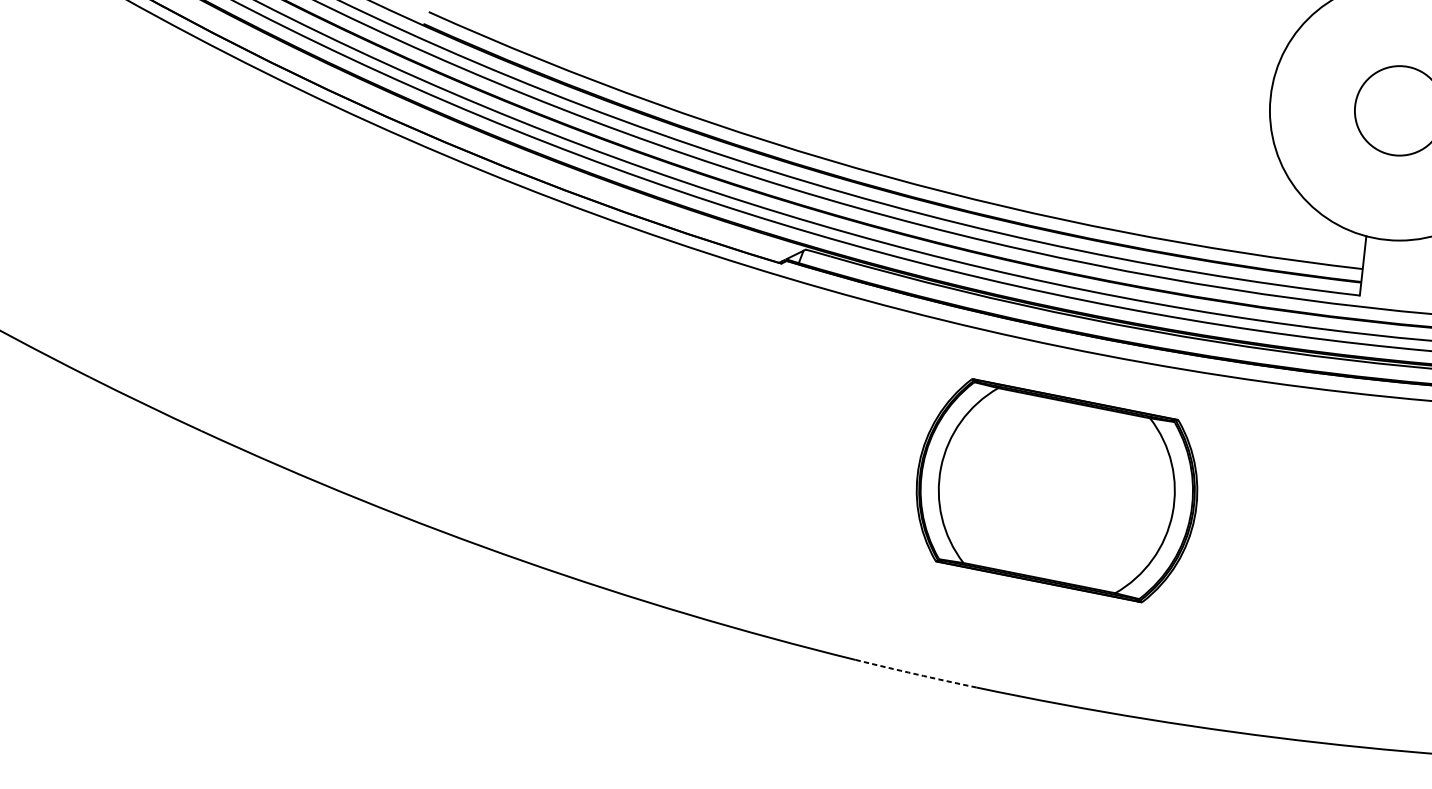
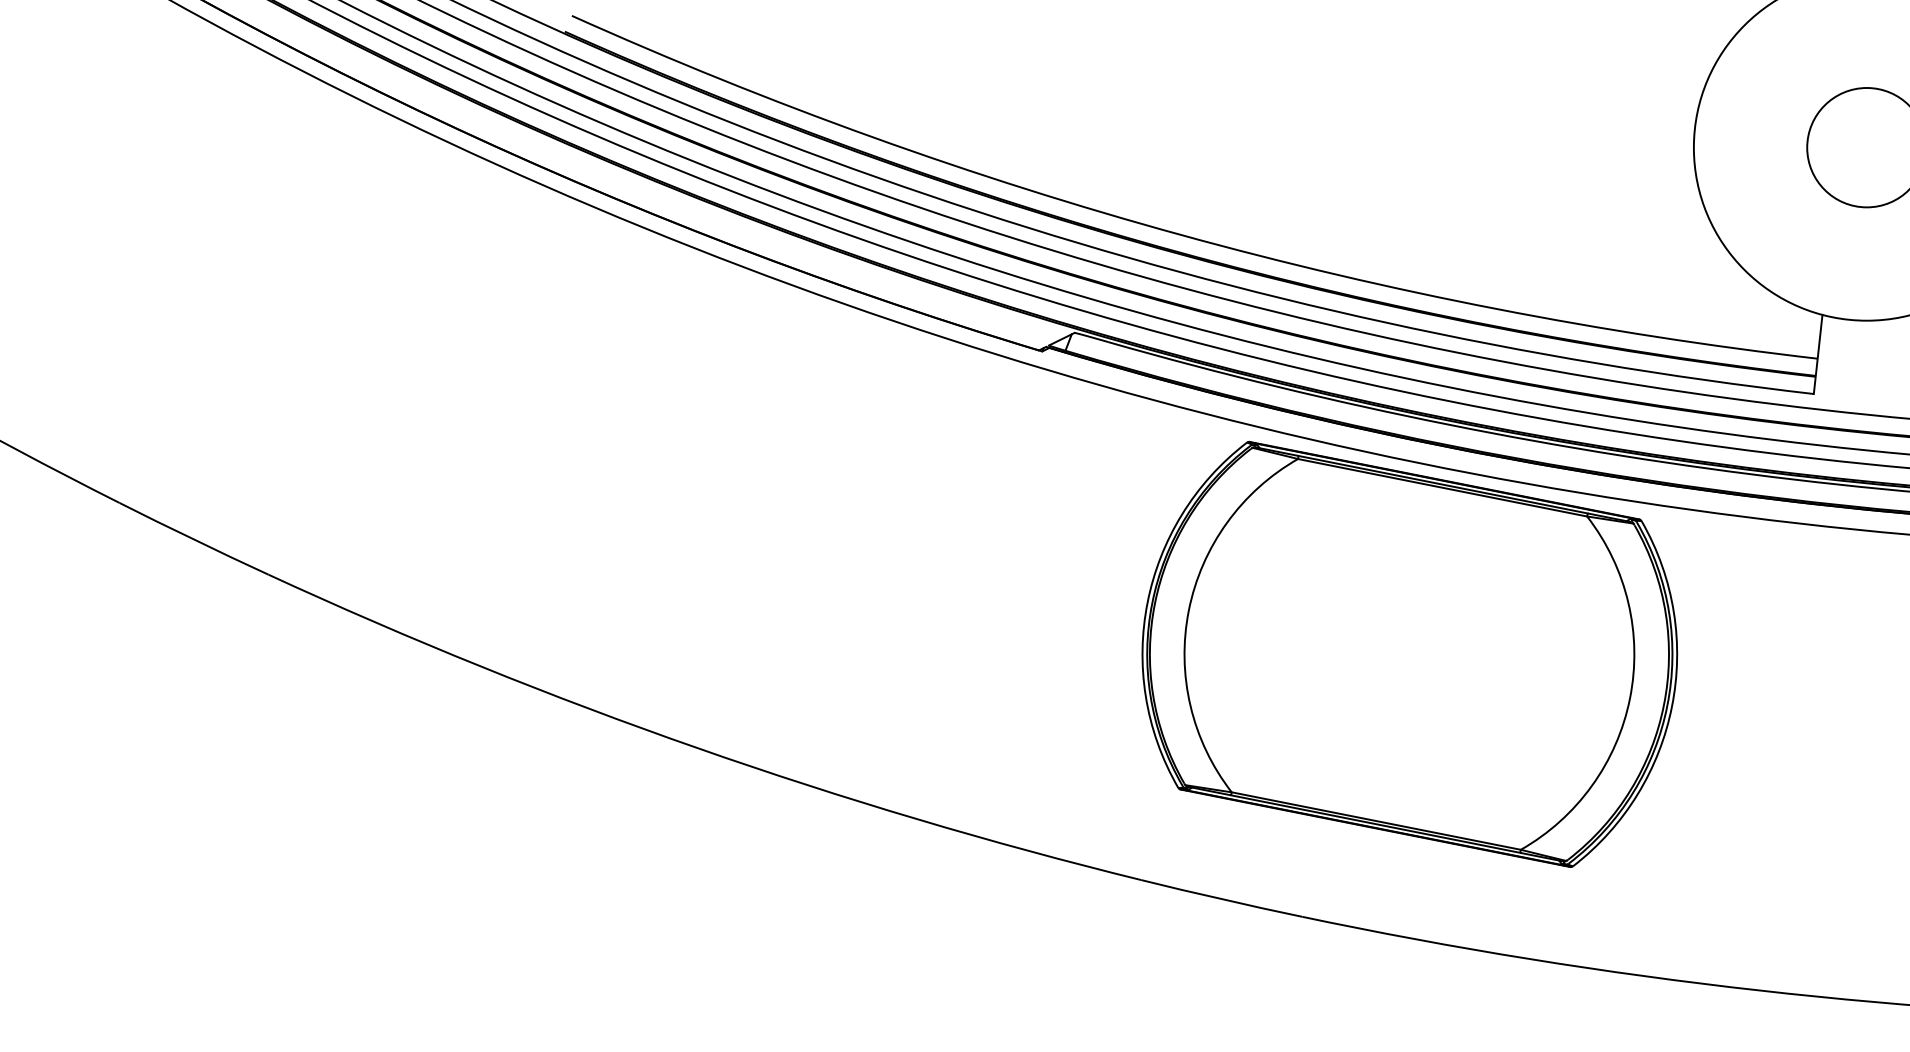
part: (1056, 490) -> (1409, 653), size x1.43
arc: (915, 674) -> (1221, 899), dashed -> solid

